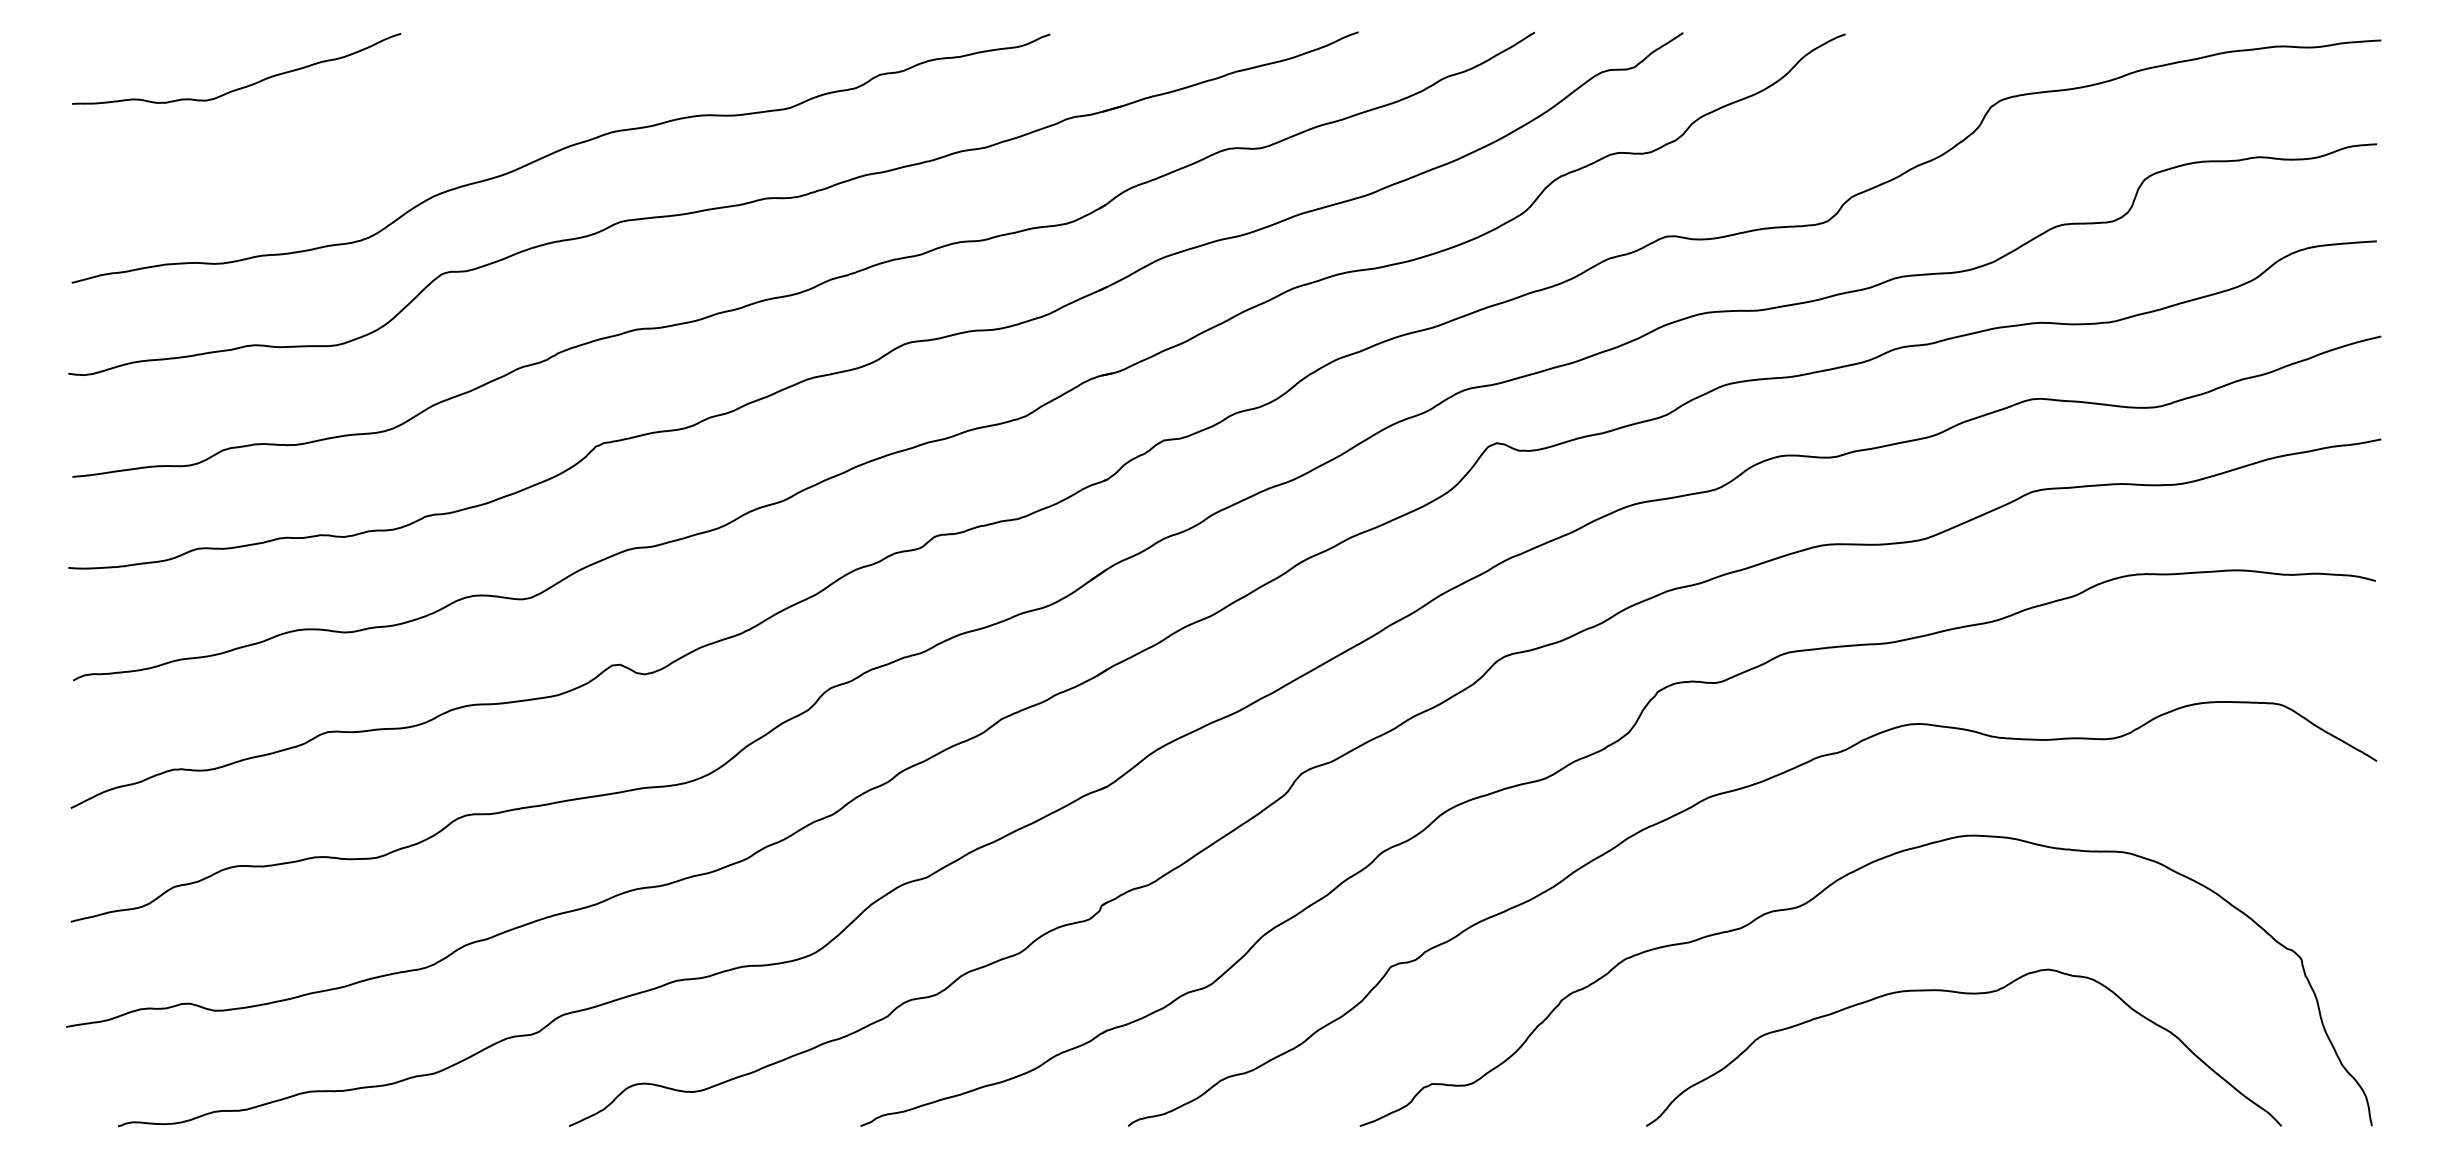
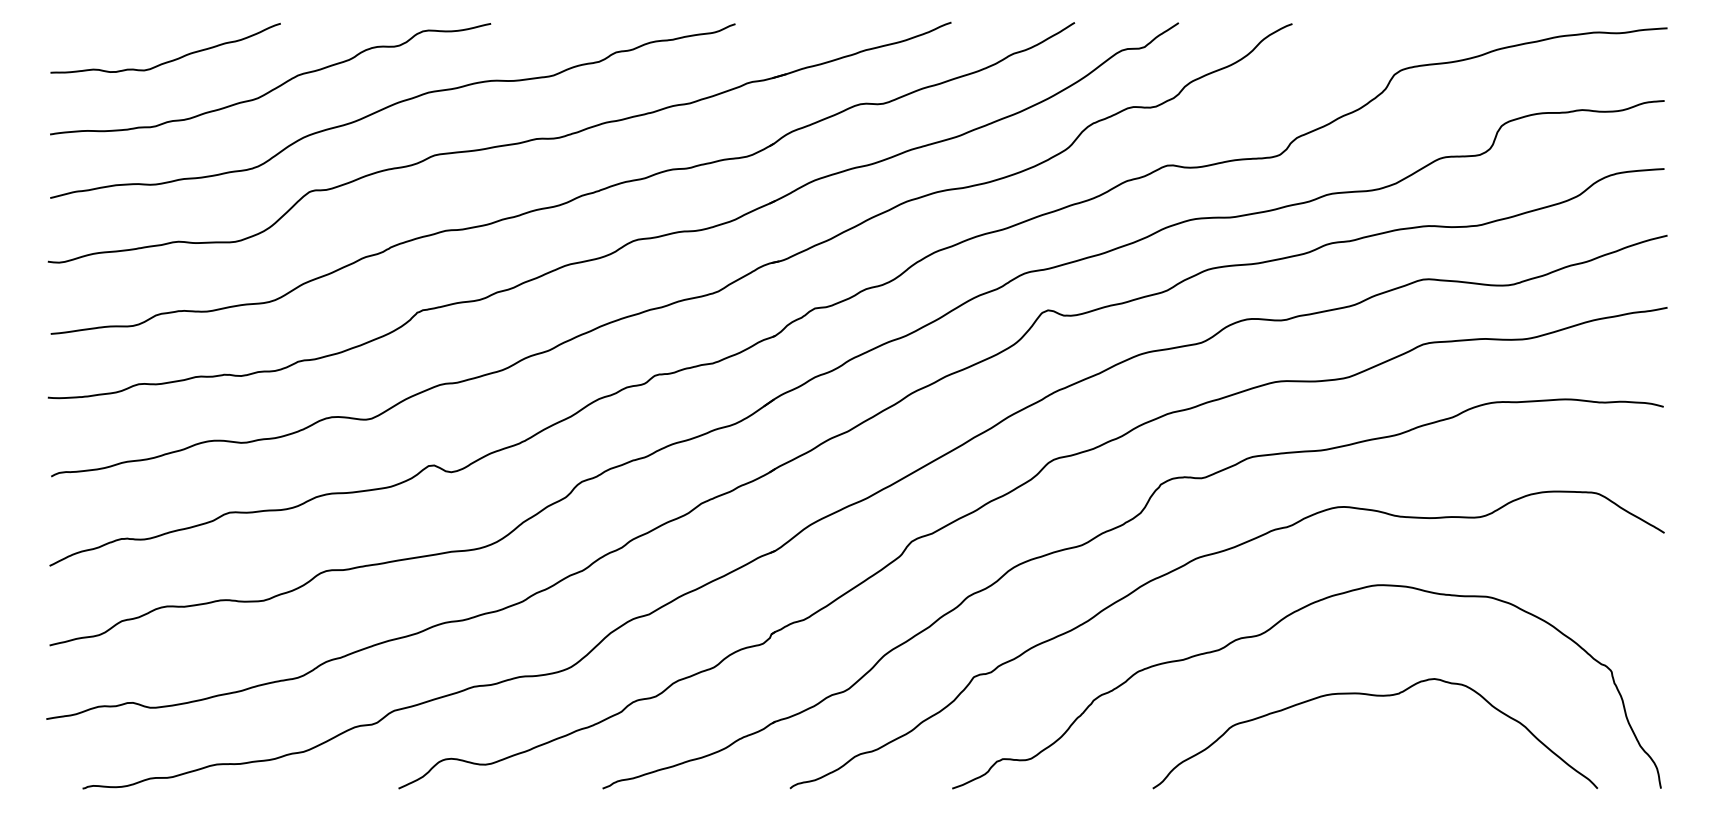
curve: (394, 123) -> (276, 86), added

